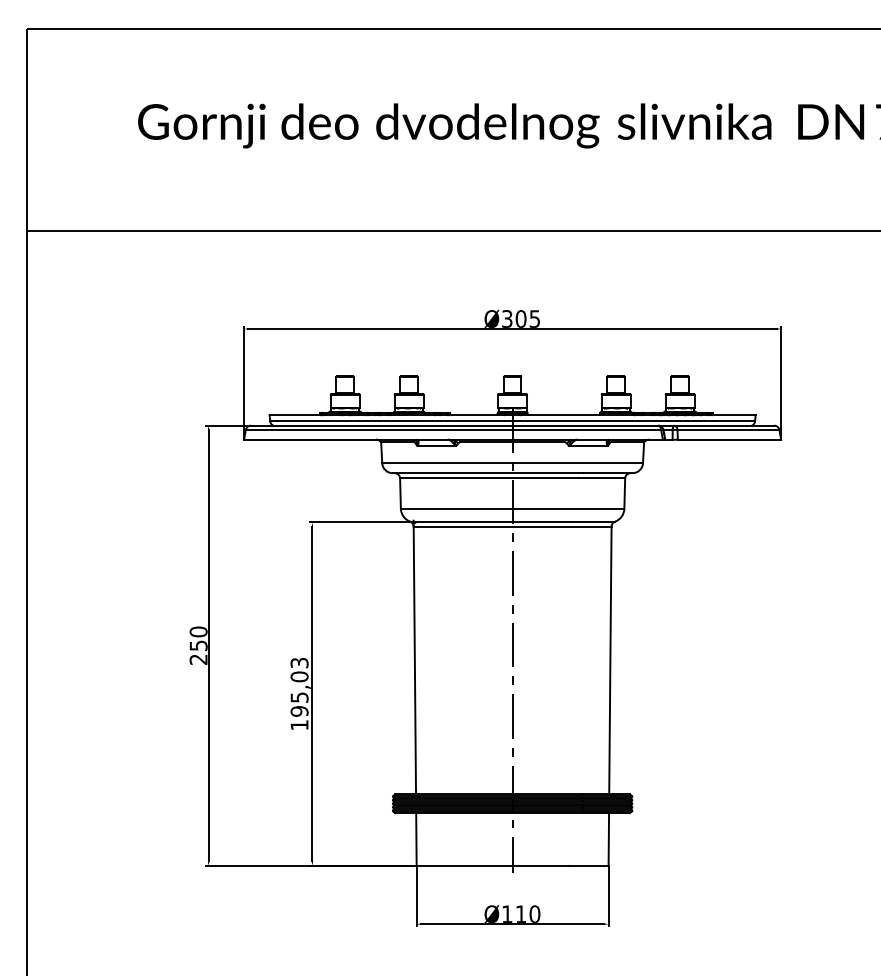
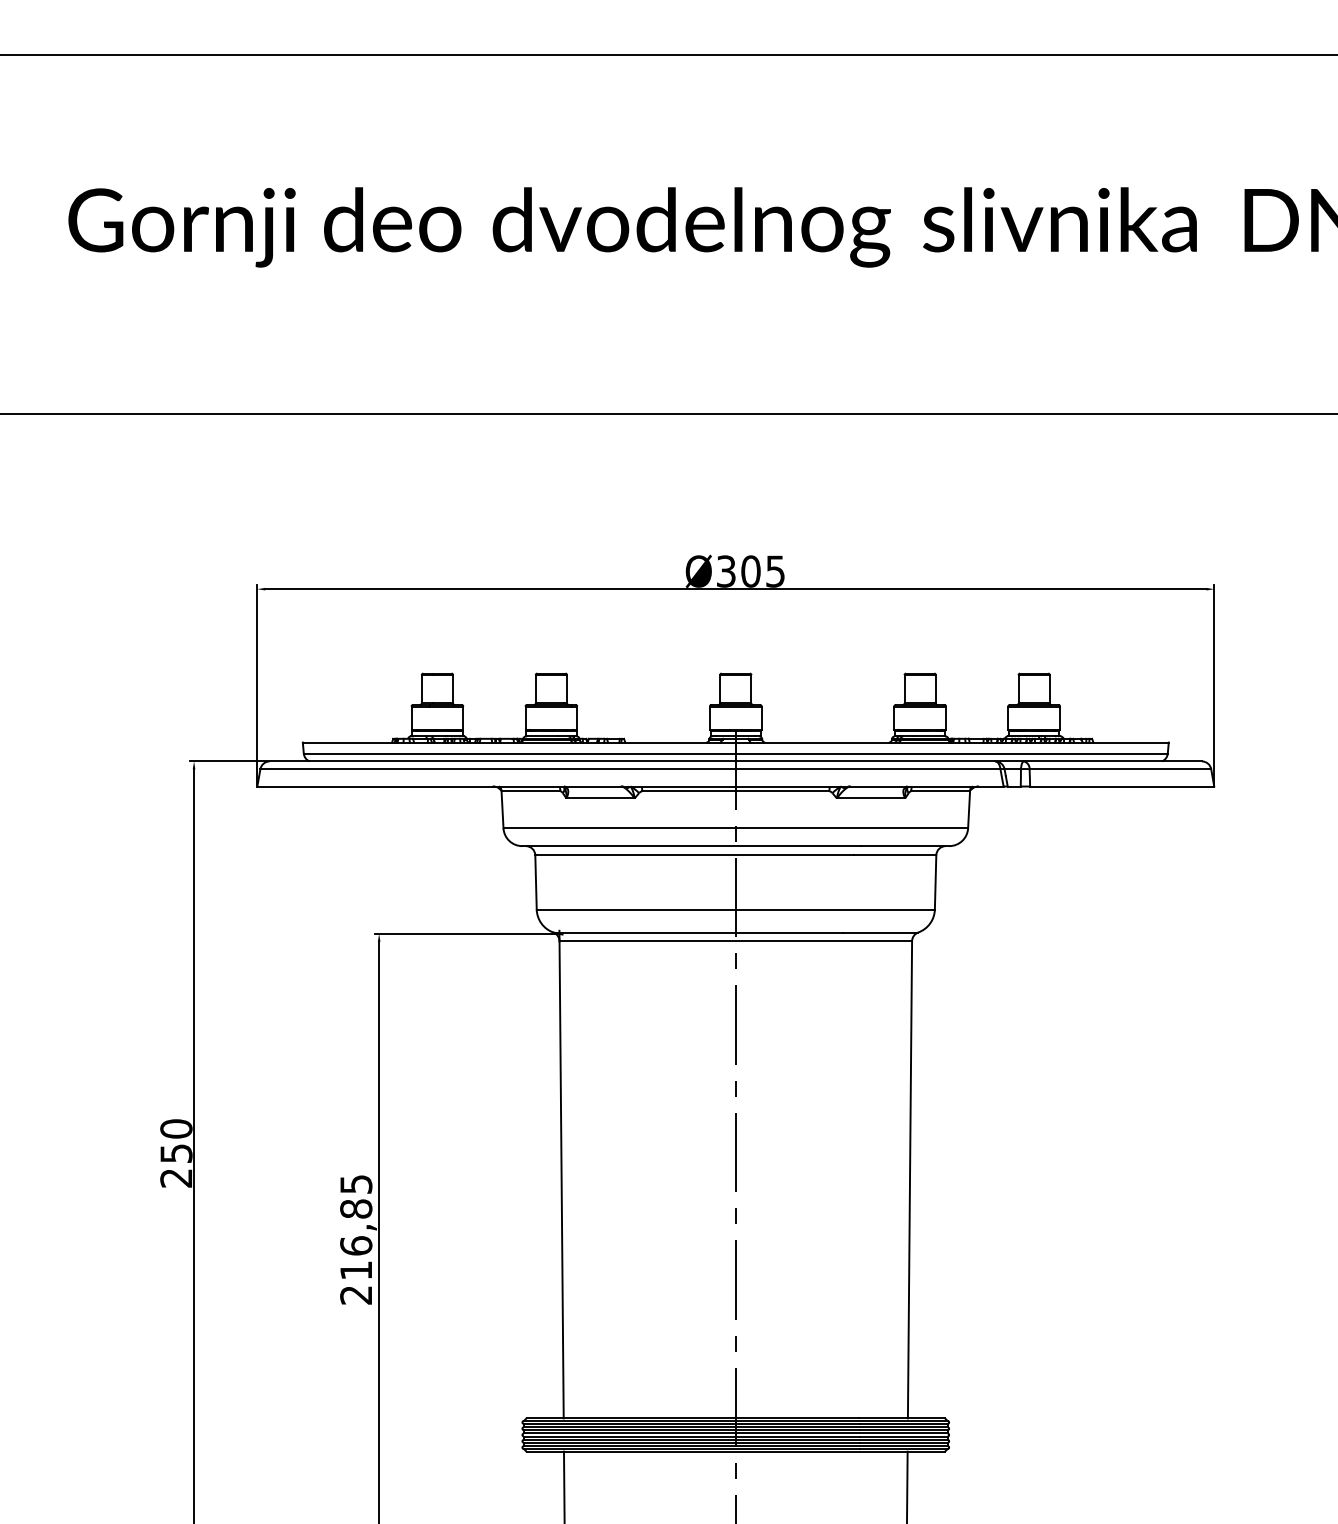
text: (299, 694) -> (356, 1240), 195,03 -> 216,85

